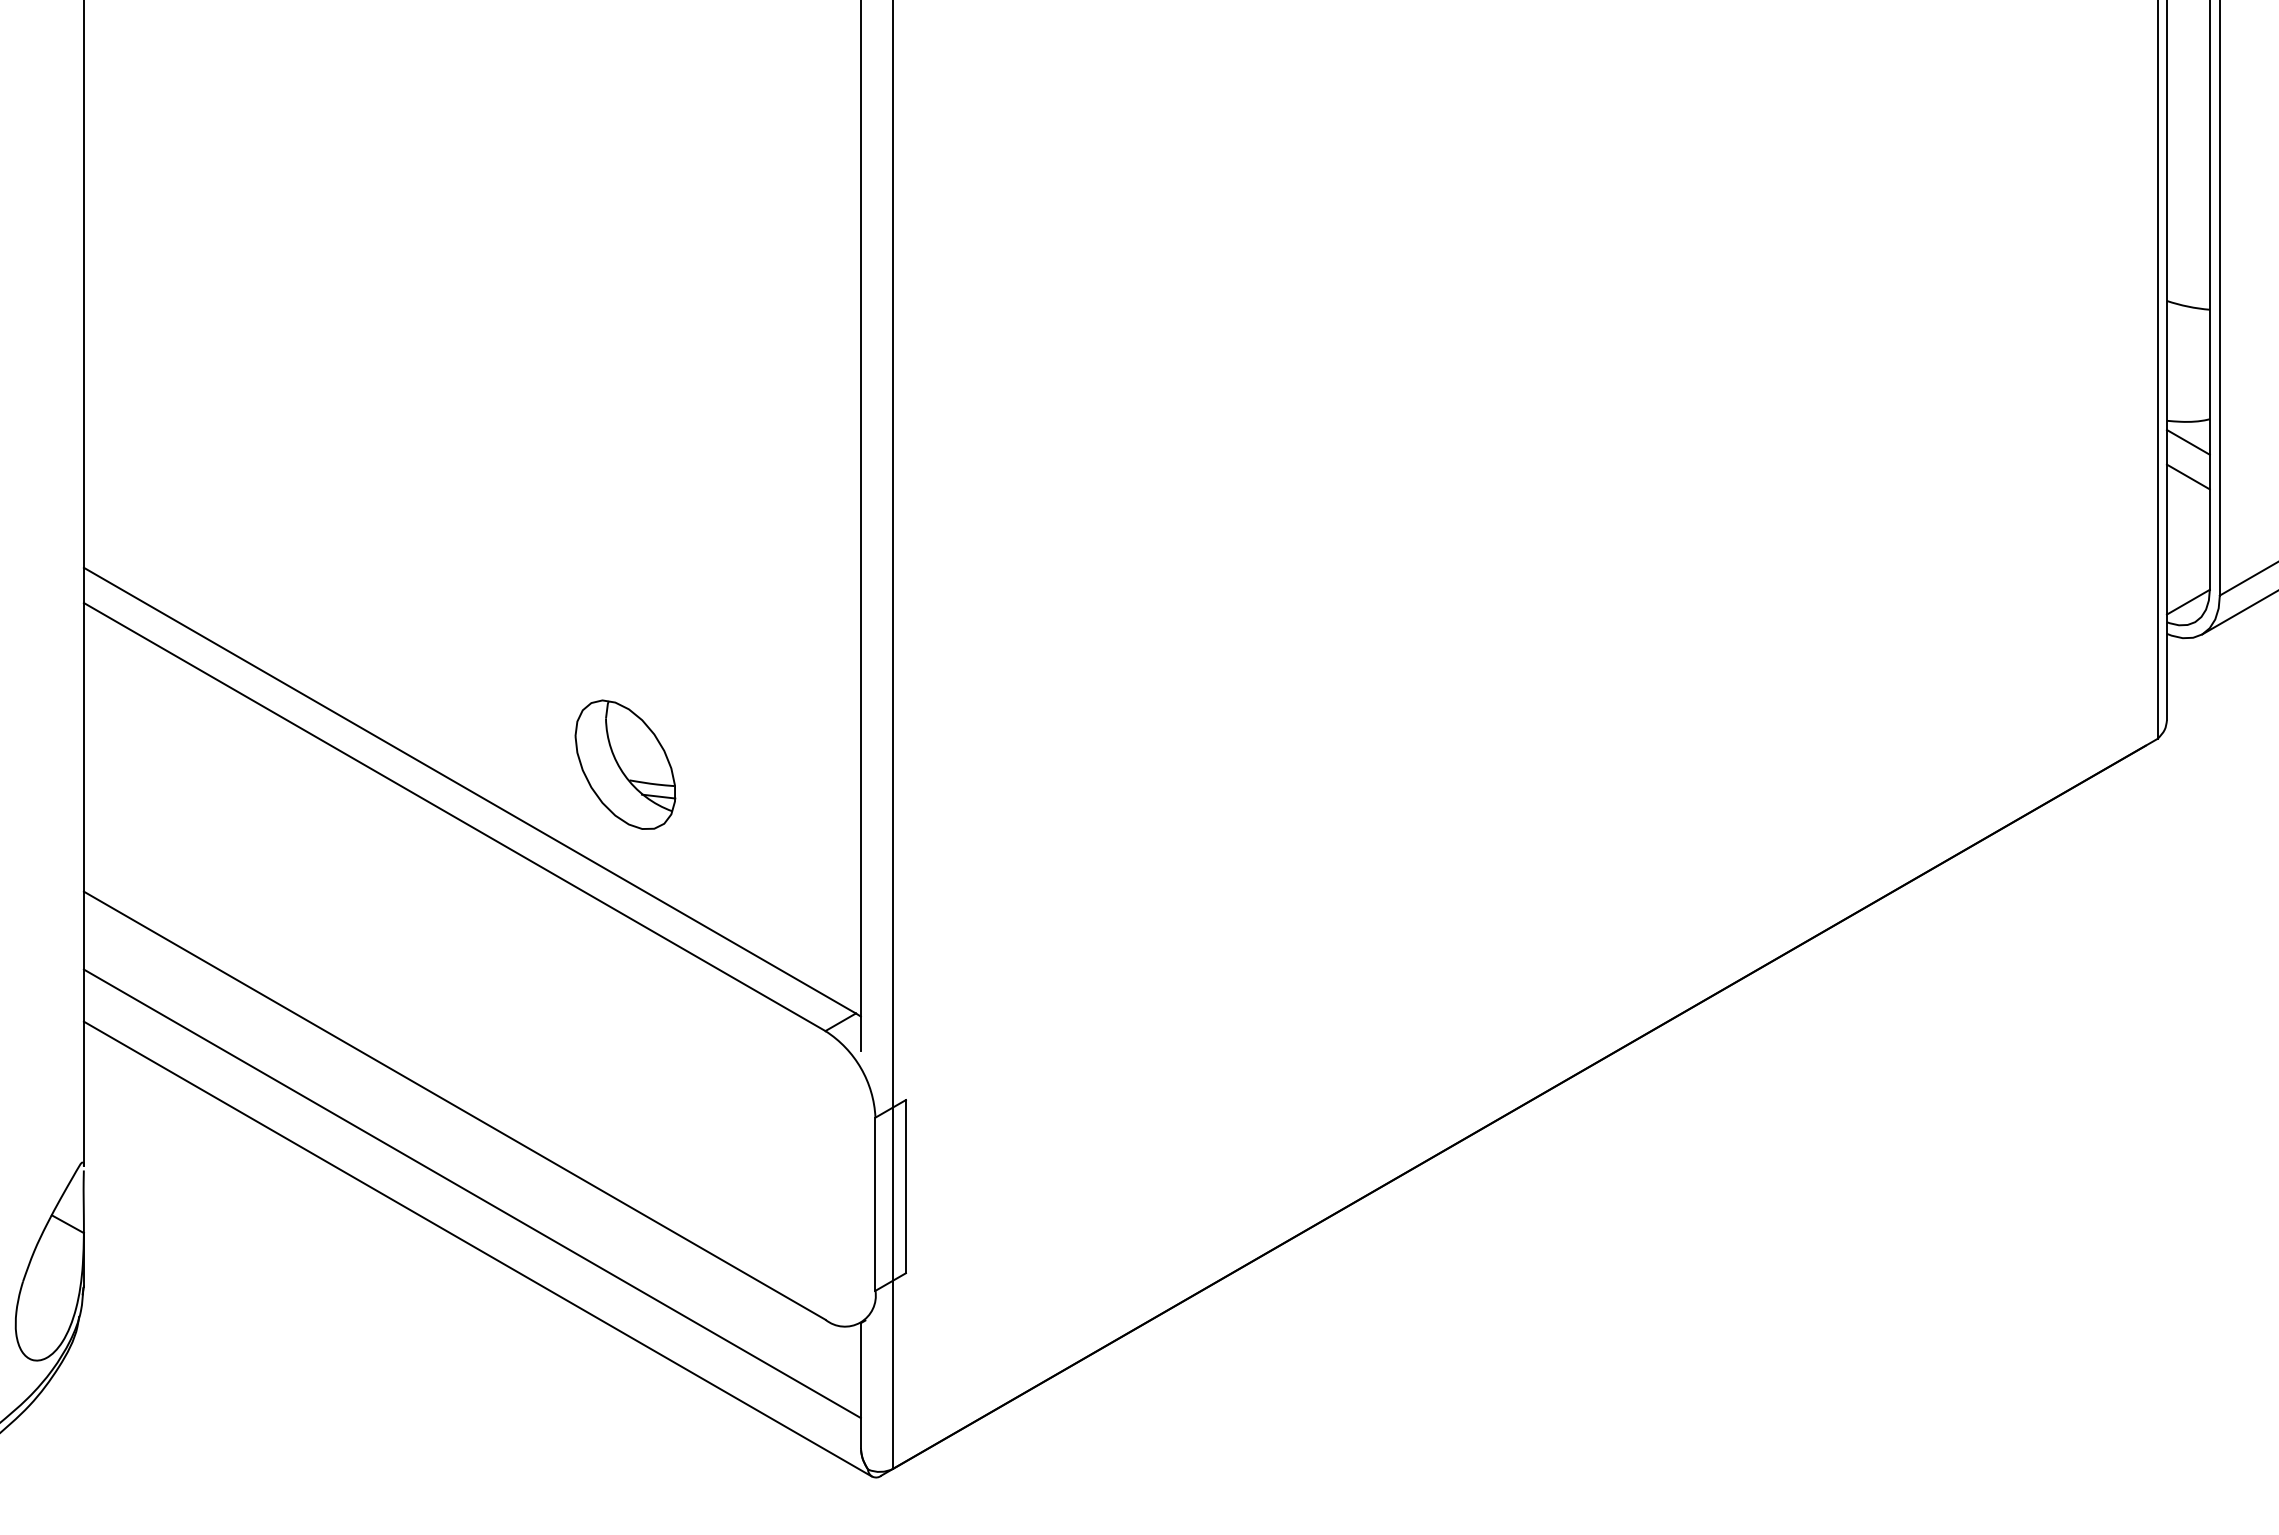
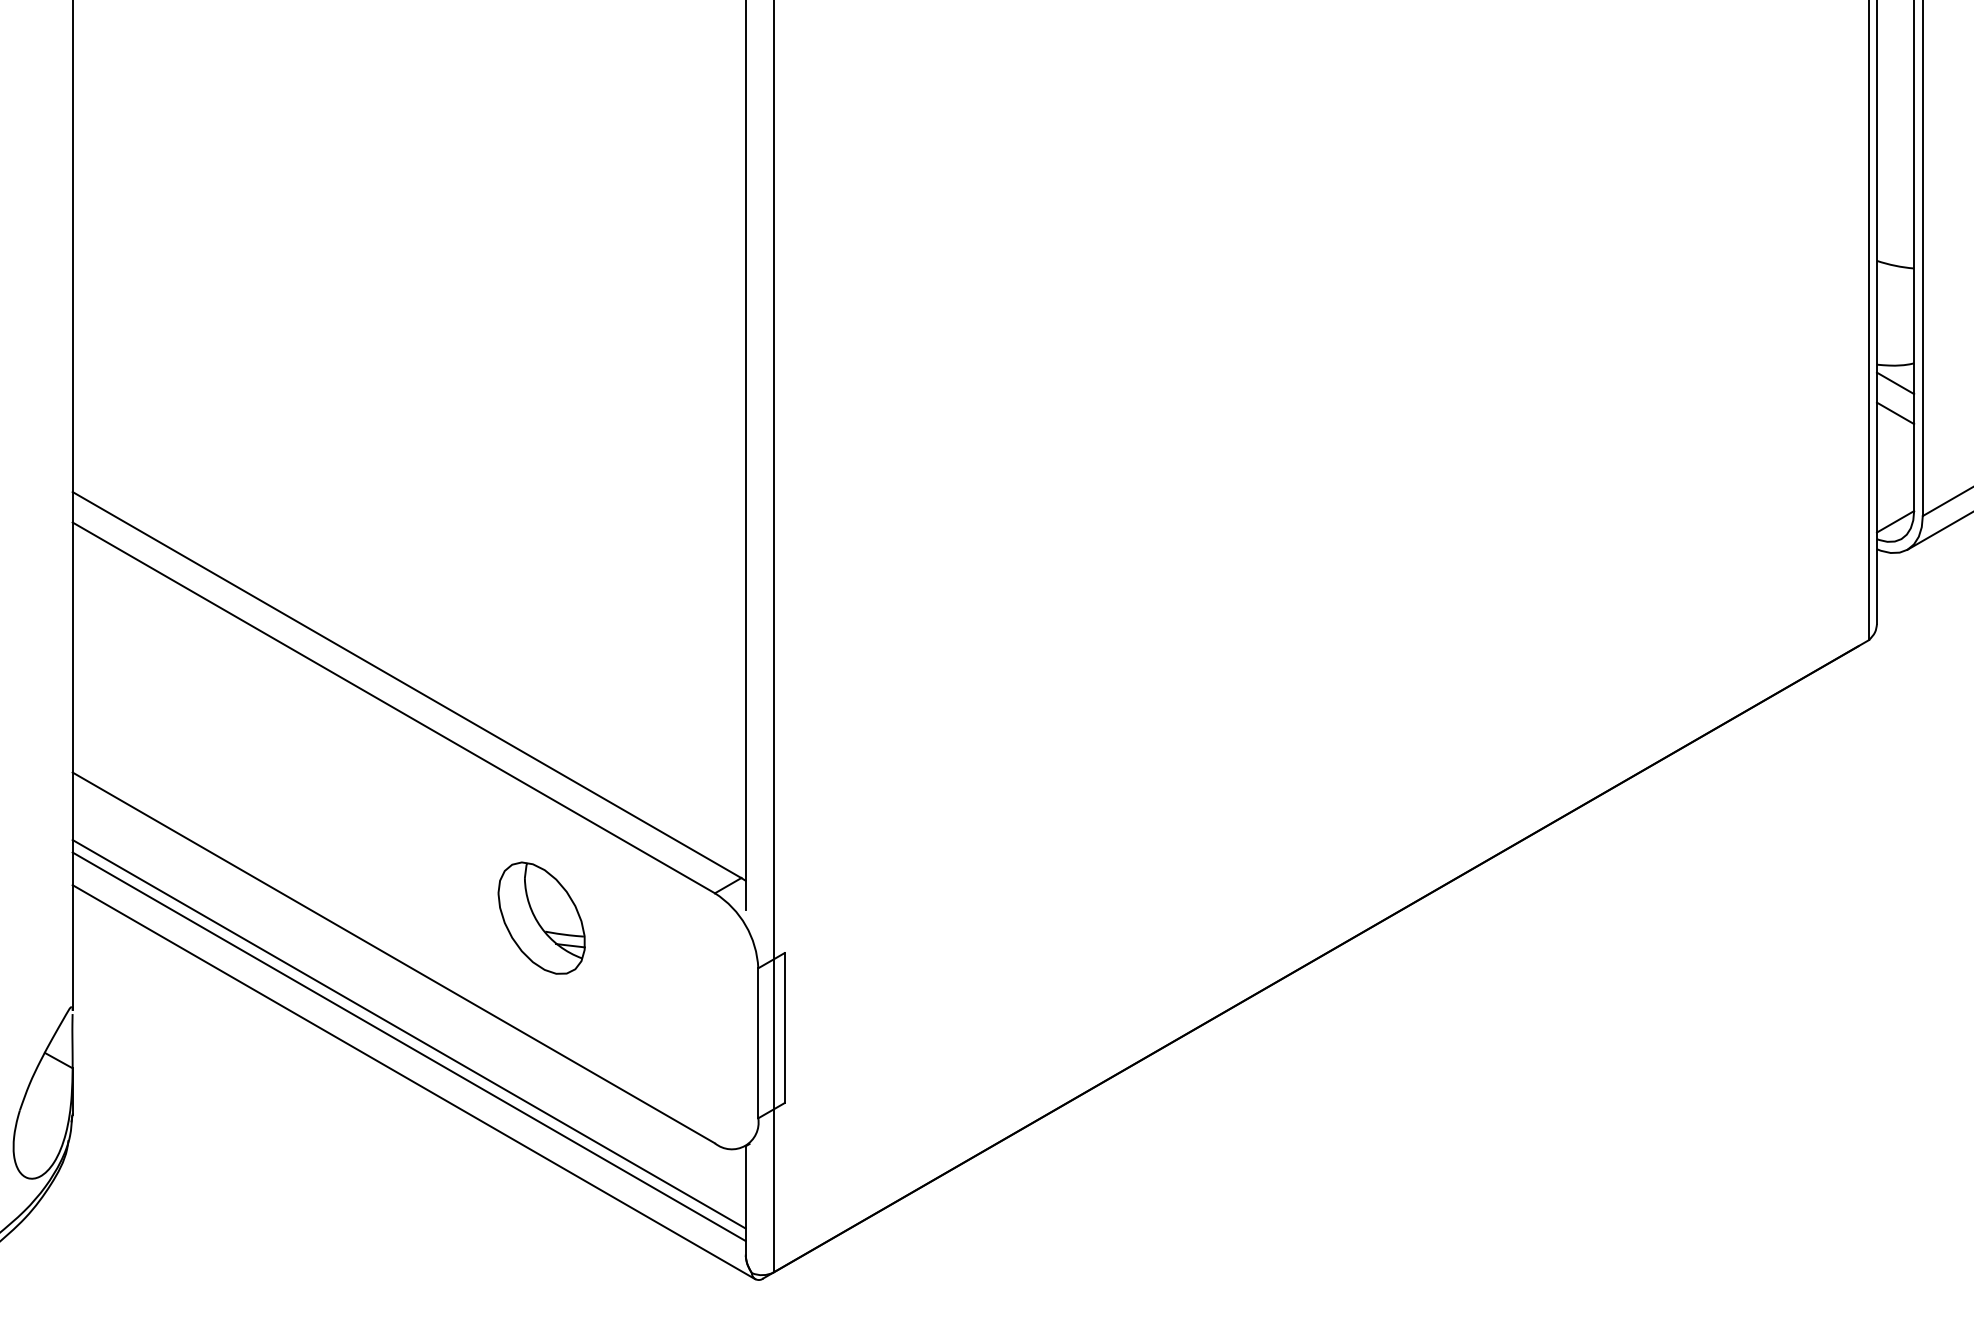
part: (625, 764) -> (541, 917), moved
line: (471, 1207) -> (408, 1046), added

